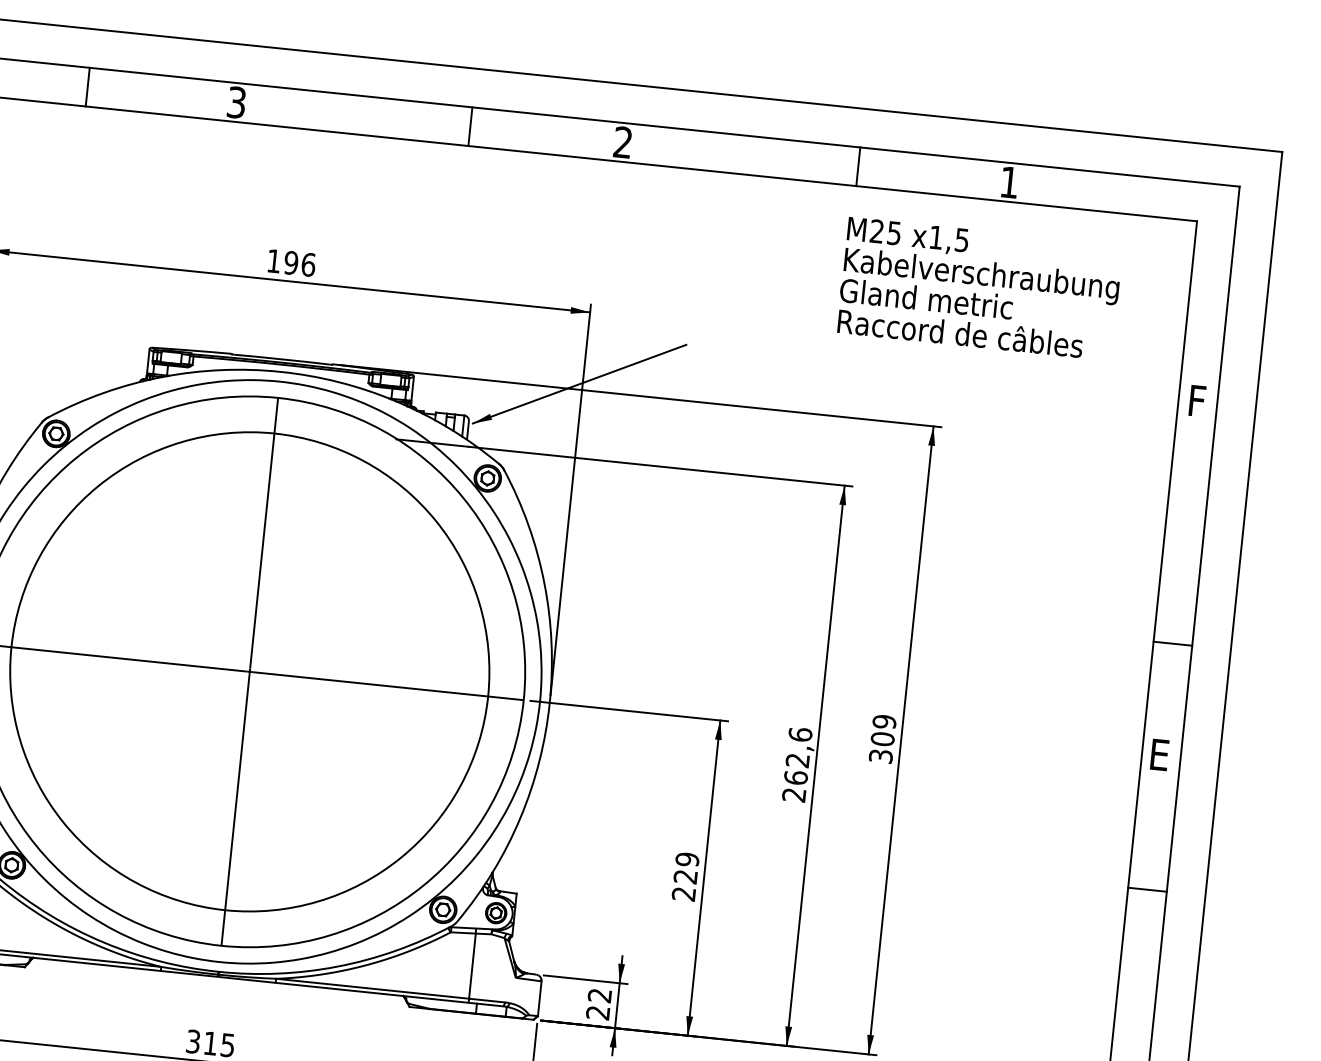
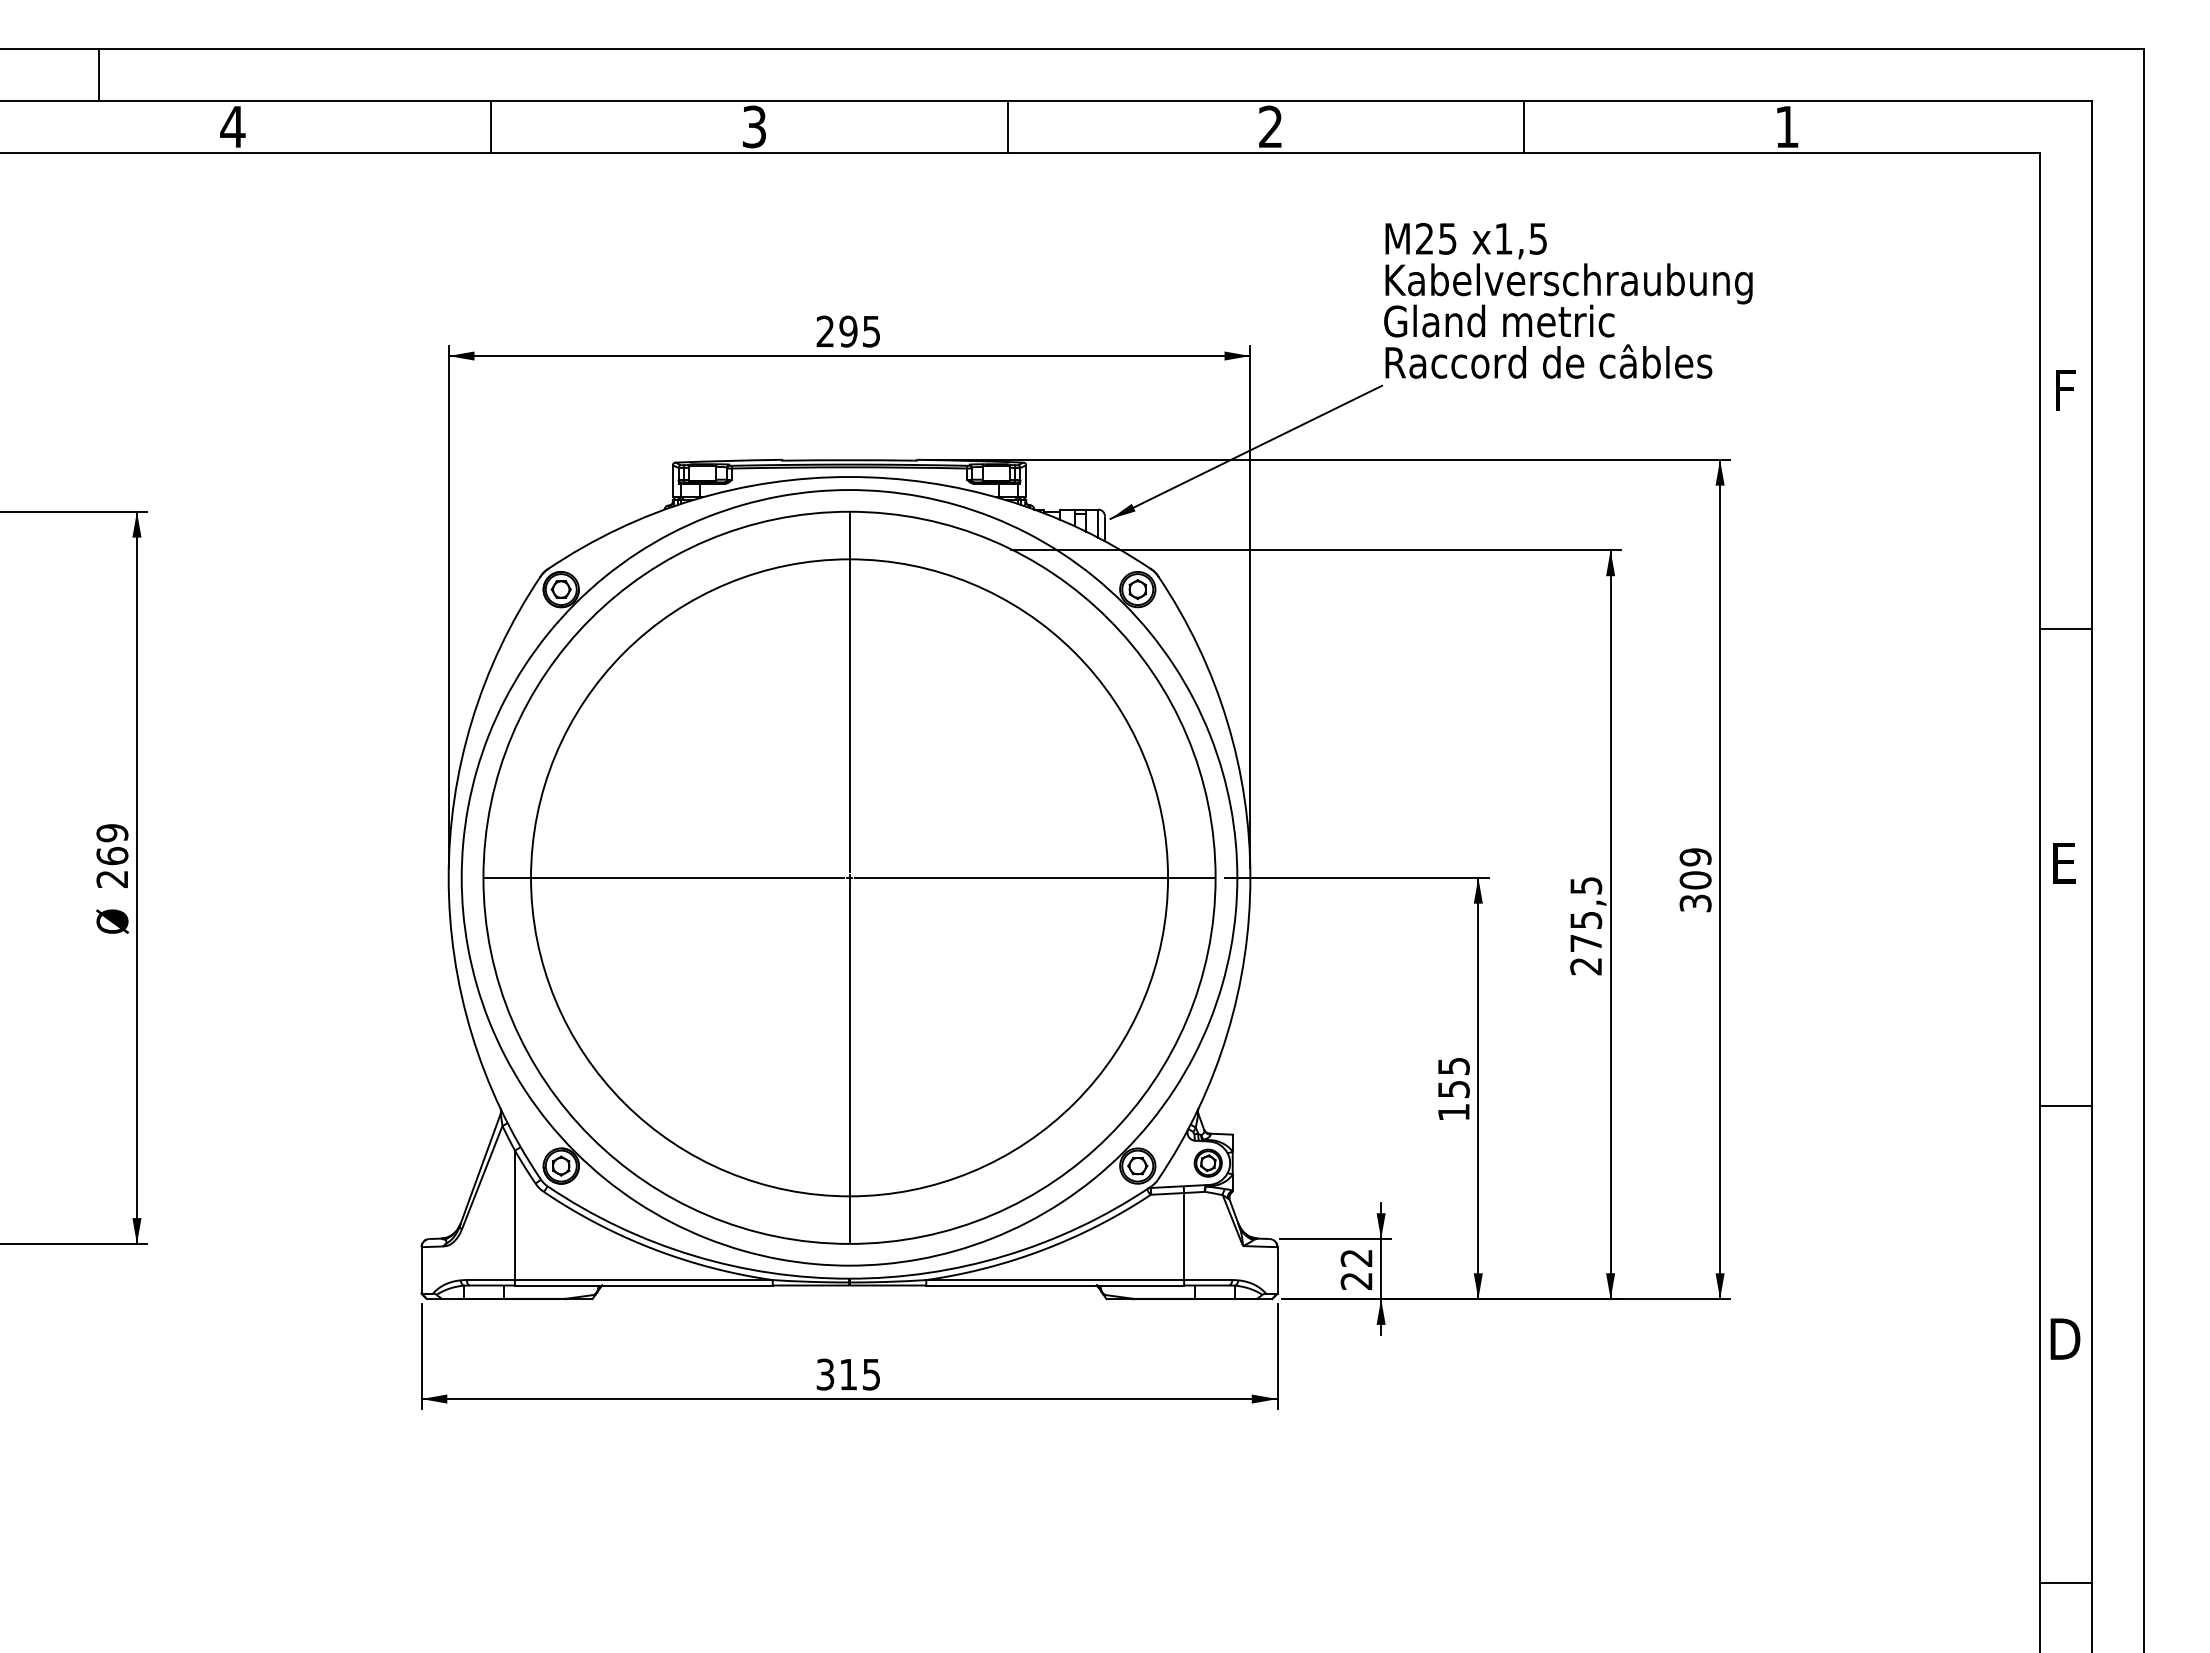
line: (87, 86) -> (491, 126), moved
line: (470, 126) -> (1007, 126), moved
line: (858, 166) -> (1524, 126), moved
text: (291, 262) -> (848, 331), 196 -> 295
part: (979, 288) -> (1568, 300), moved
line: (1173, 643) -> (2066, 629), moved
text: (798, 756) -> (1586, 914), 262,6 -> 275,5
text: (685, 876) -> (1453, 1089), 229 -> 155
line: (1147, 889) -> (2066, 1106), moved

